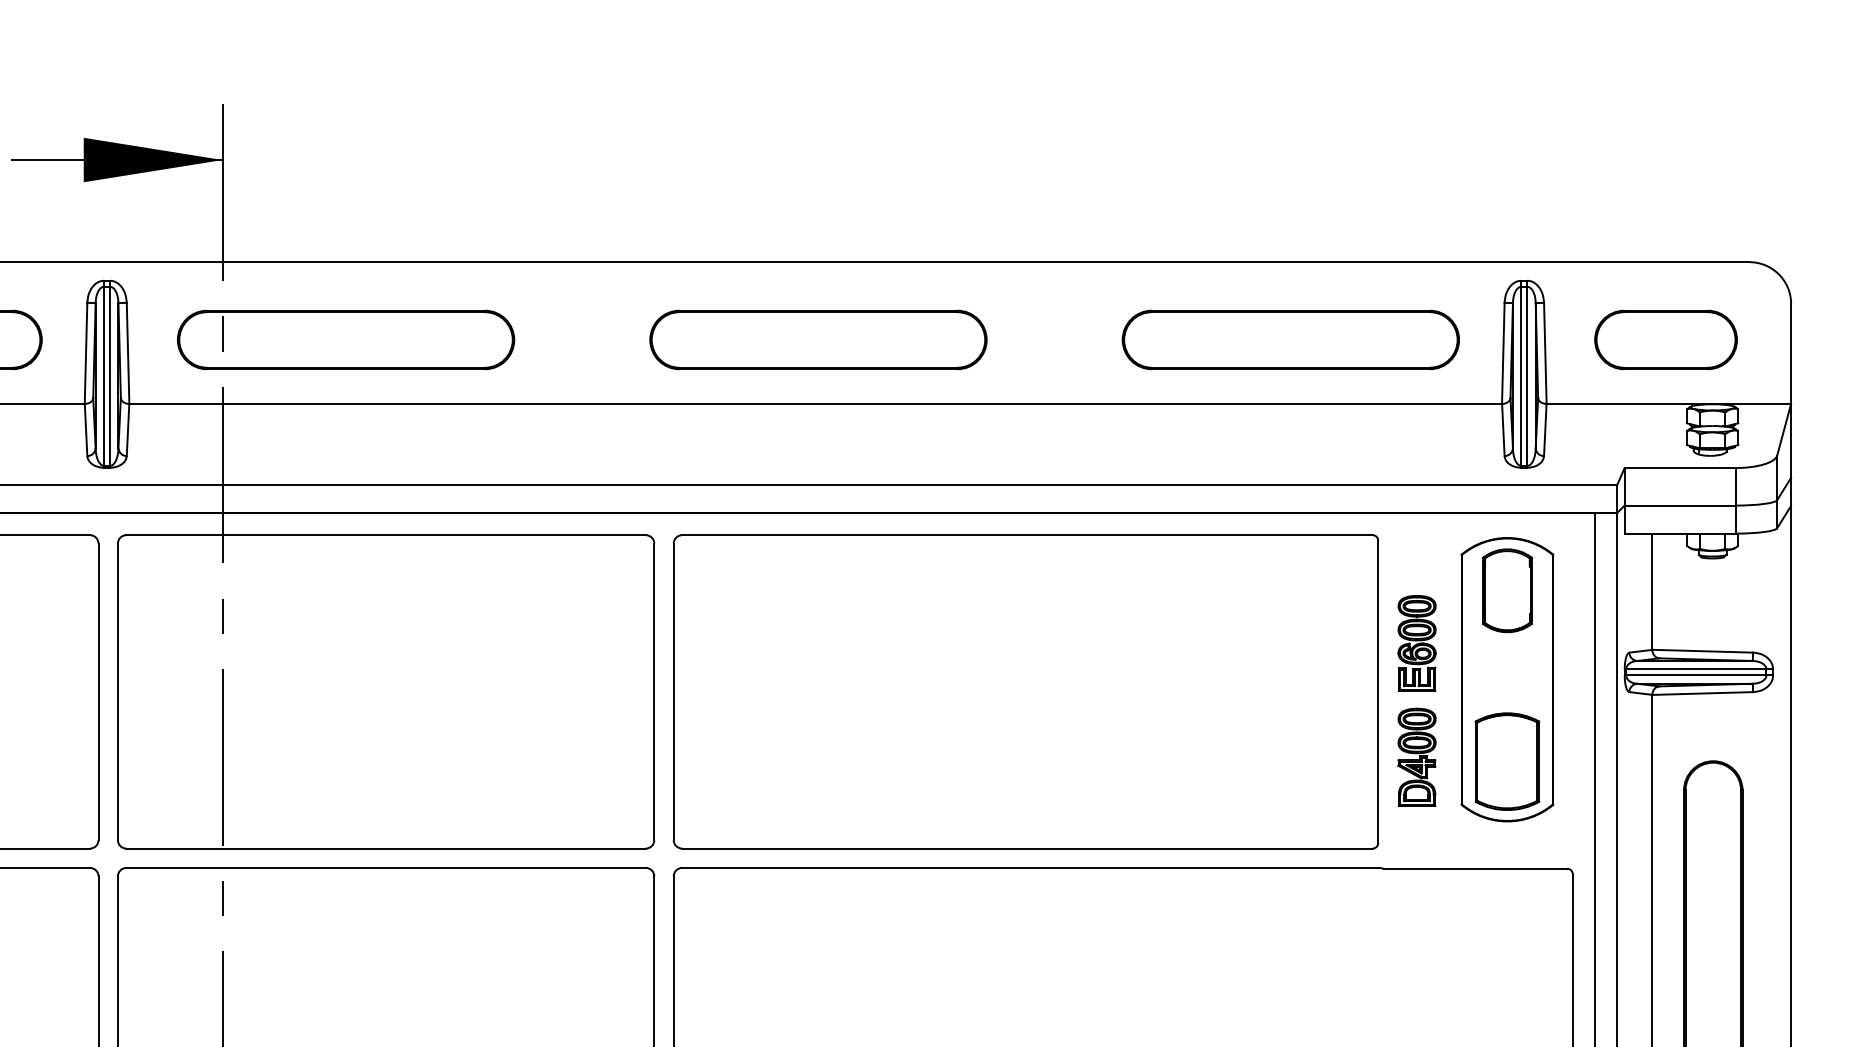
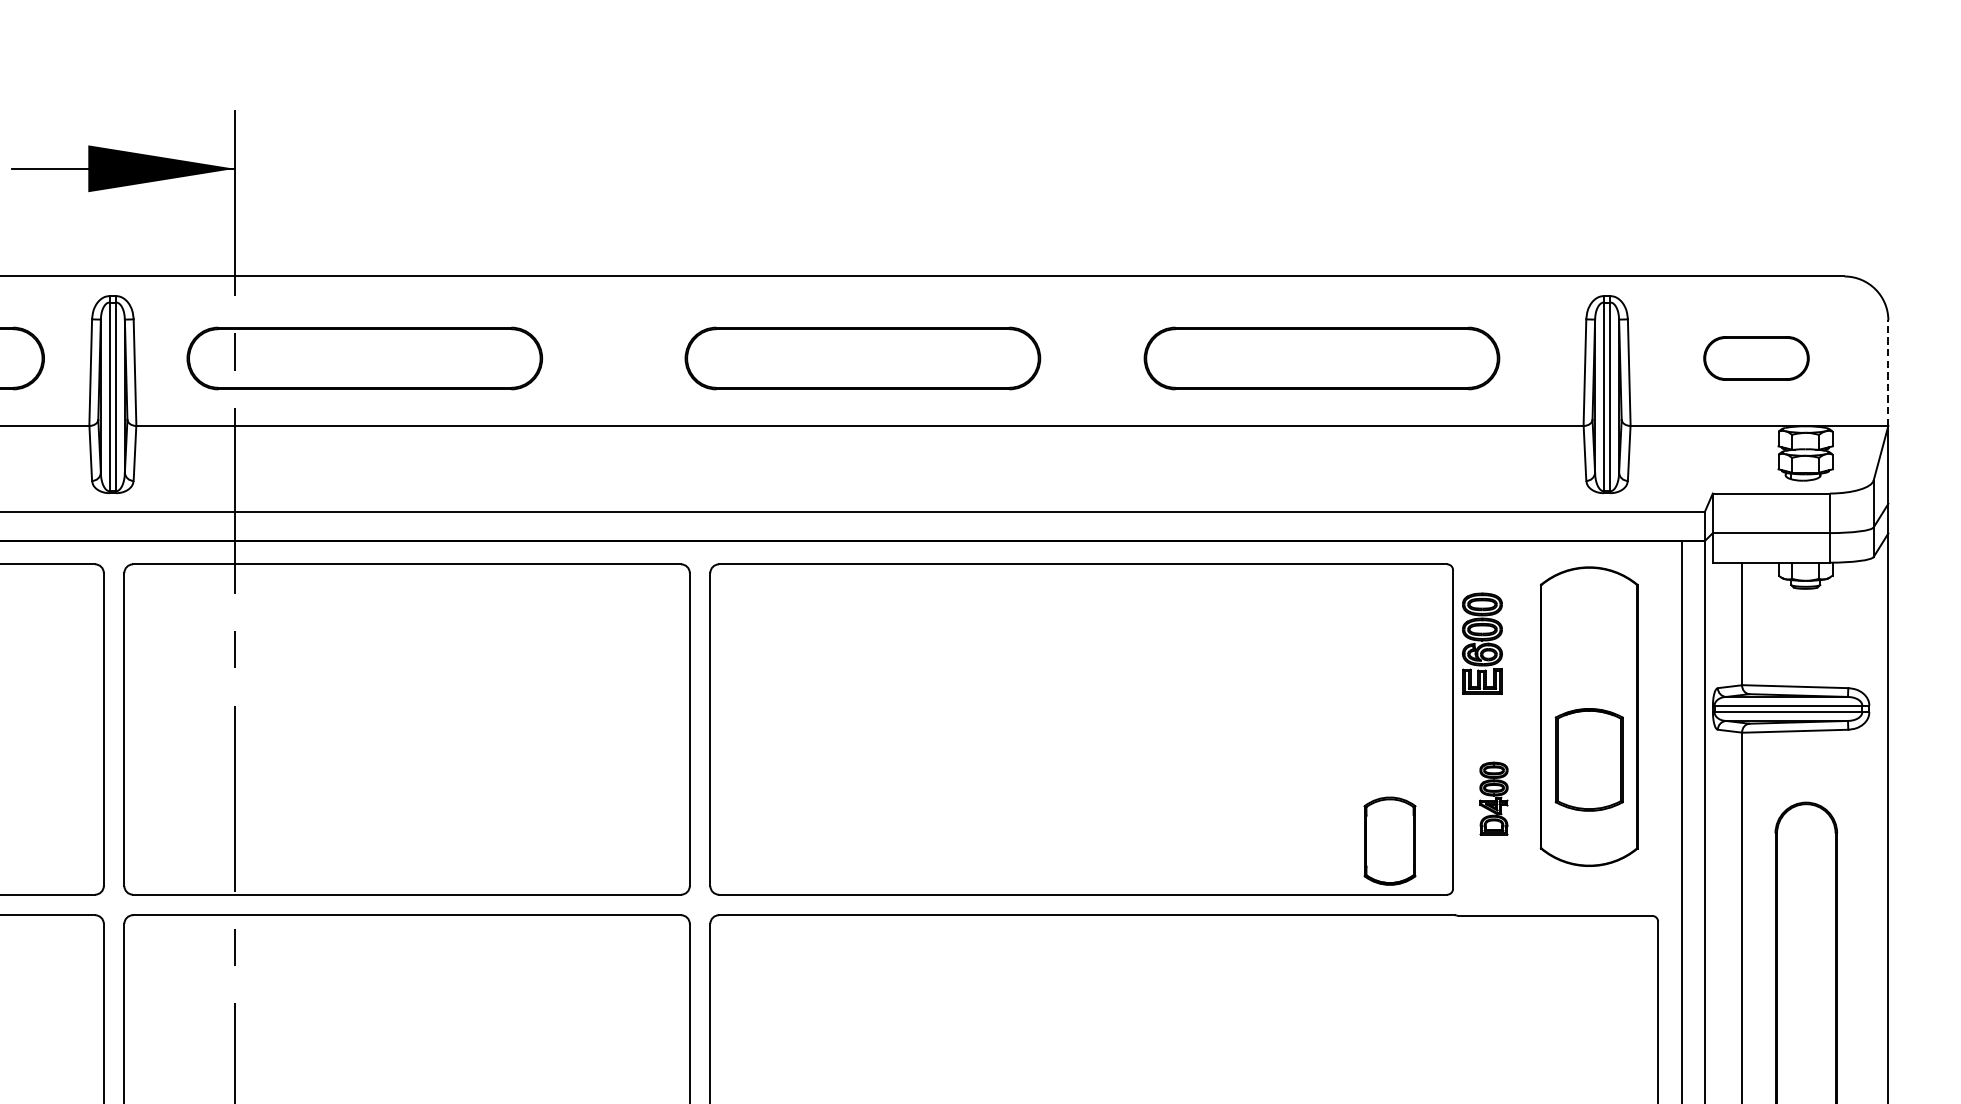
part: (1290, 339) -> (1321, 358), moved
part: (1665, 339) -> (1755, 358), size x0.7
line: (1791, 353) -> (1888, 372), solid -> dashed
part: (1507, 590) -> (1390, 840), moved
part: (1416, 643) -> (1481, 643), moved
part: (1416, 757) -> (1493, 798), size x0.7
part: (1507, 761) -> (1589, 759), moved

